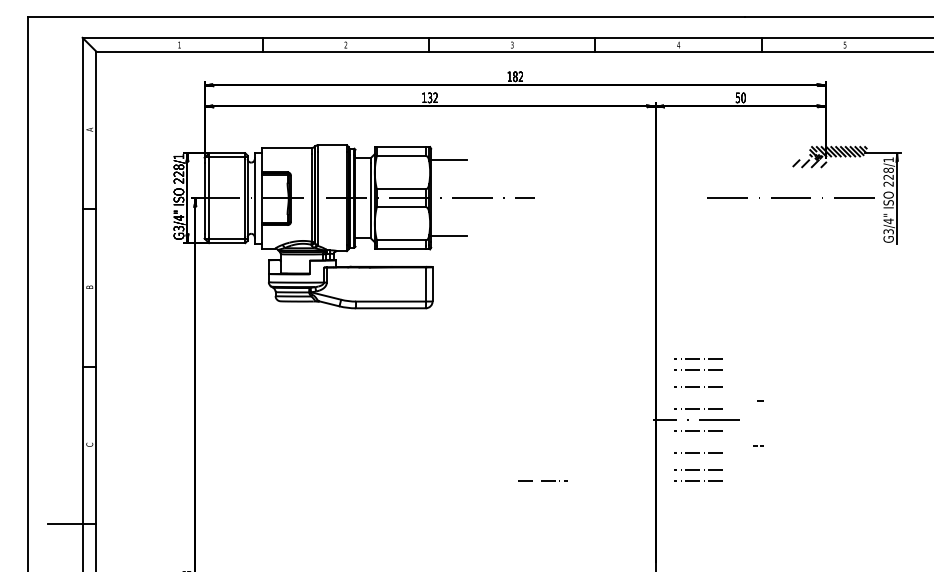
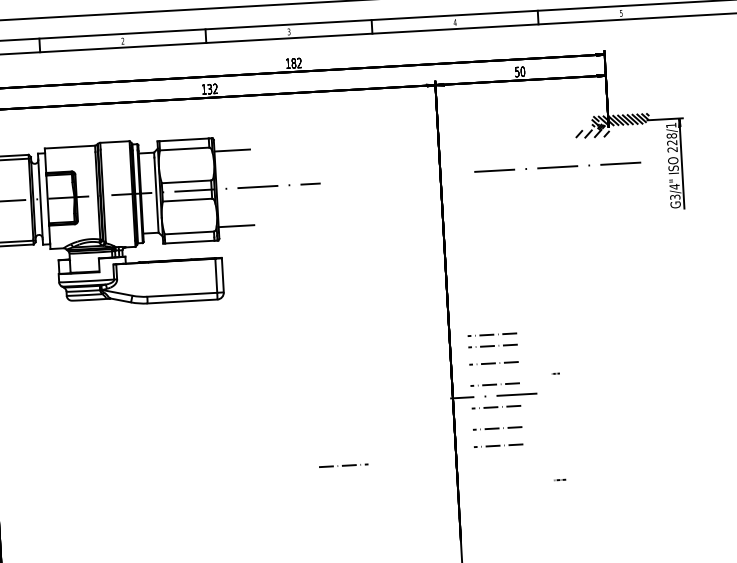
line: (790, 197) -> (557, 166), moved
line: (757, 445) -> (559, 479), moved
line: (698, 480) -> (499, 456), removed

